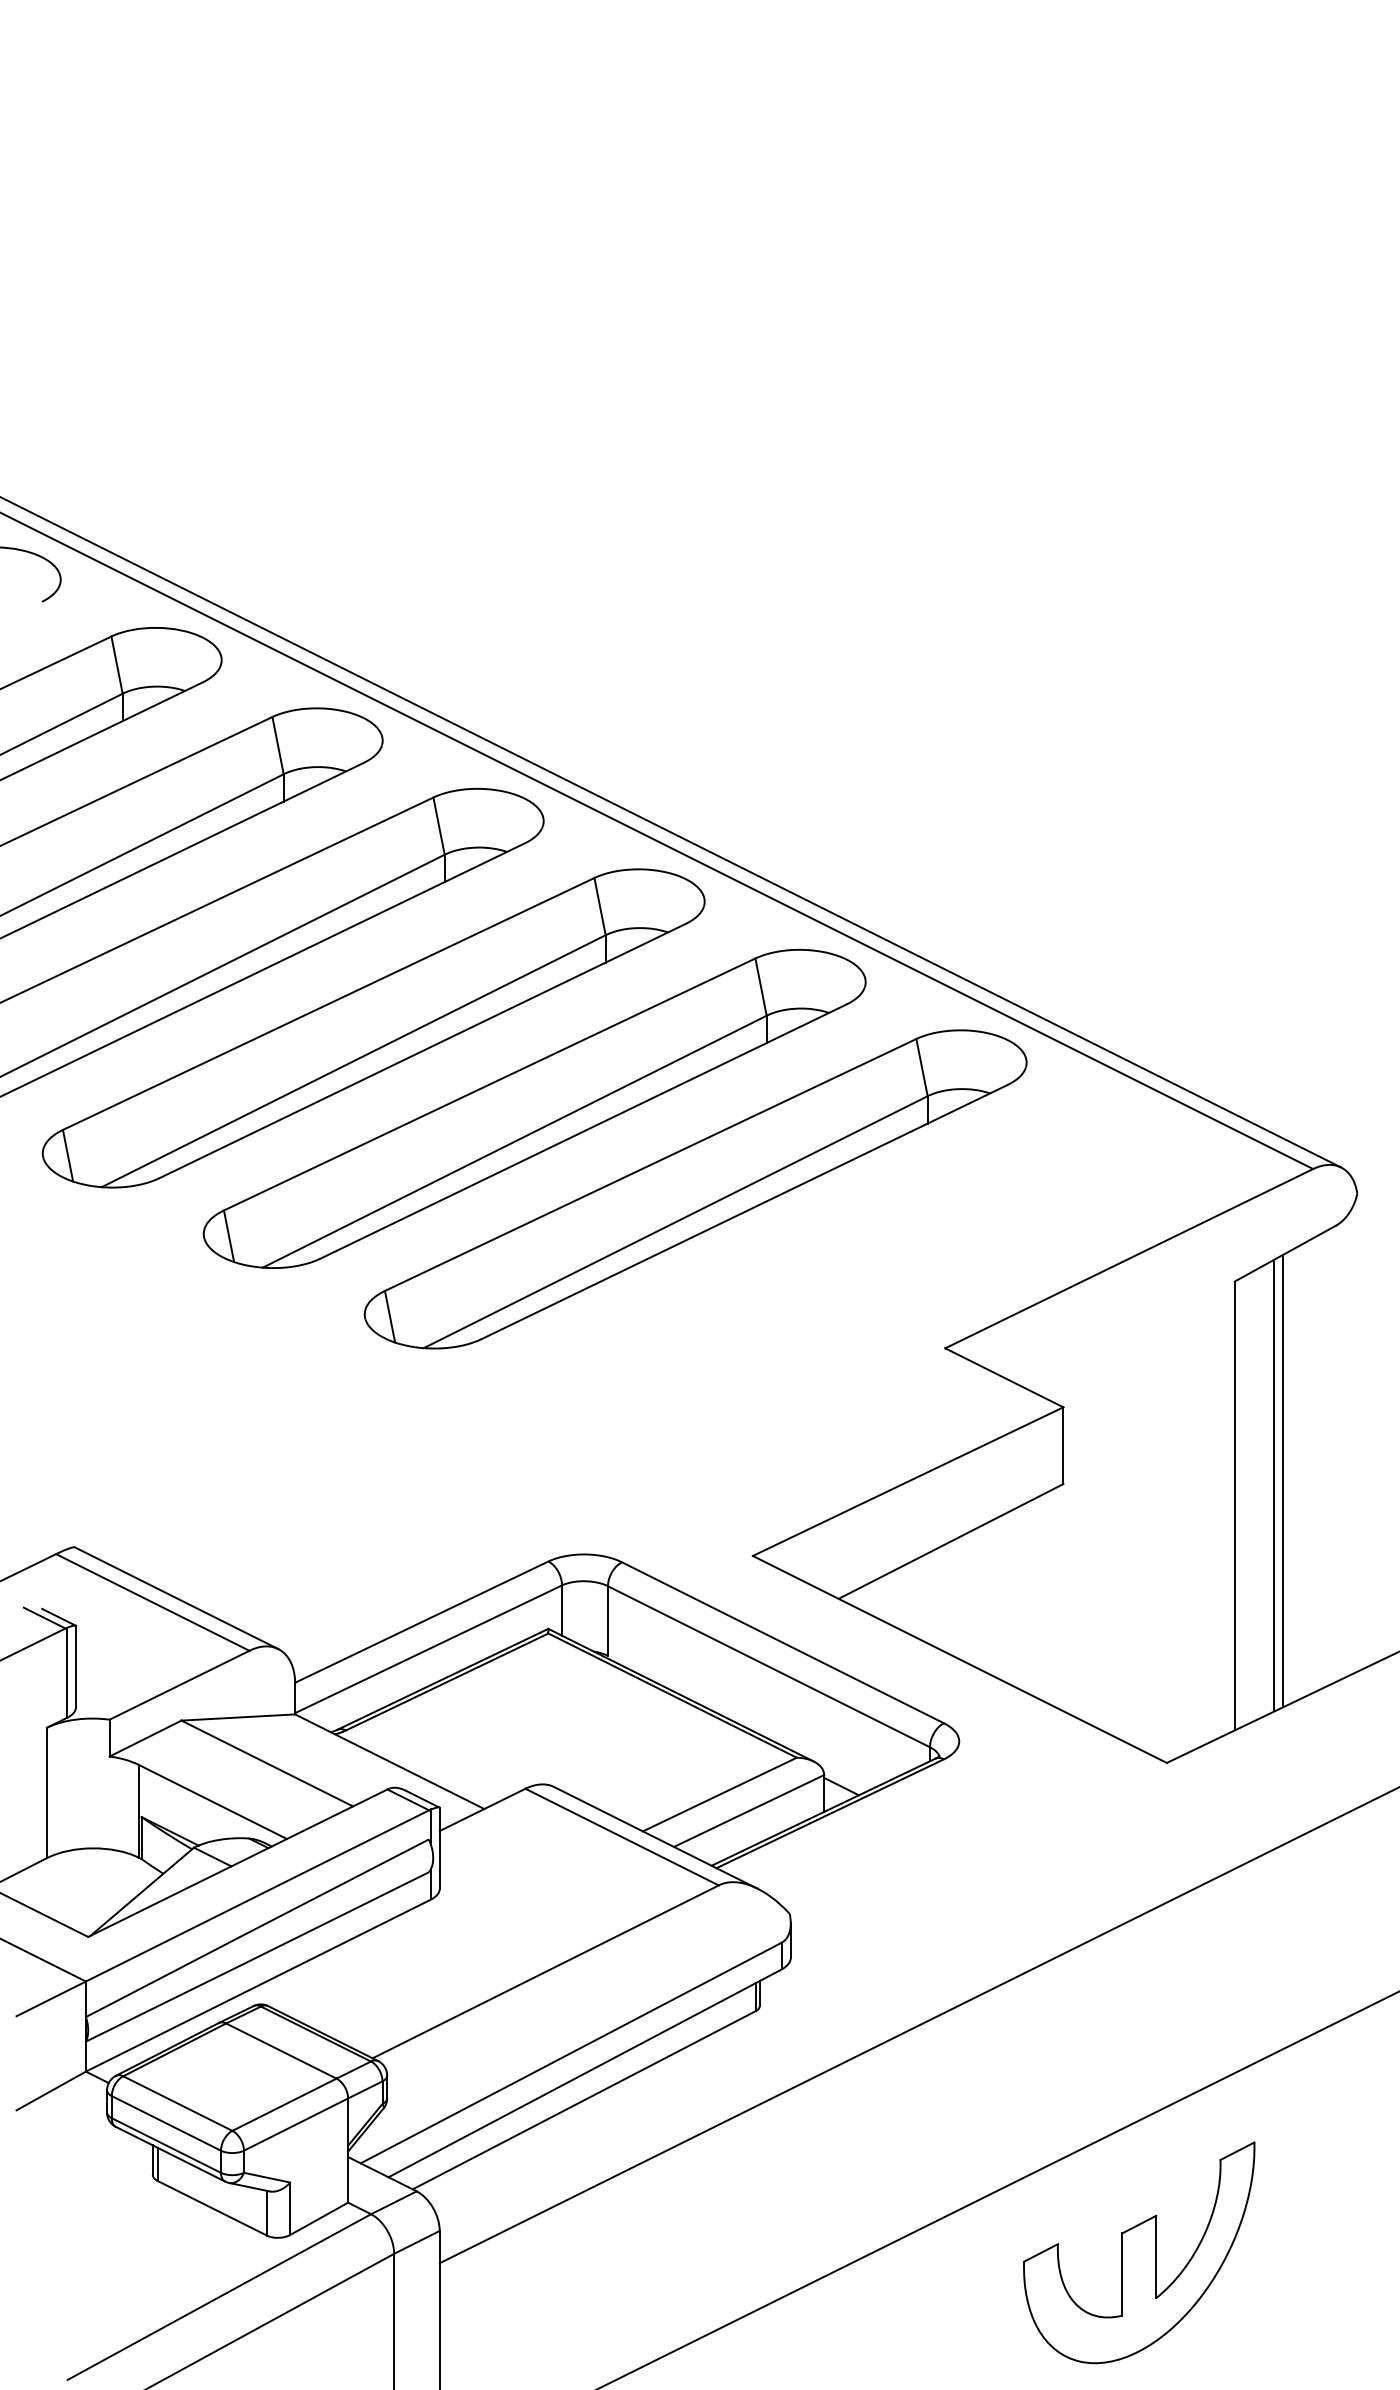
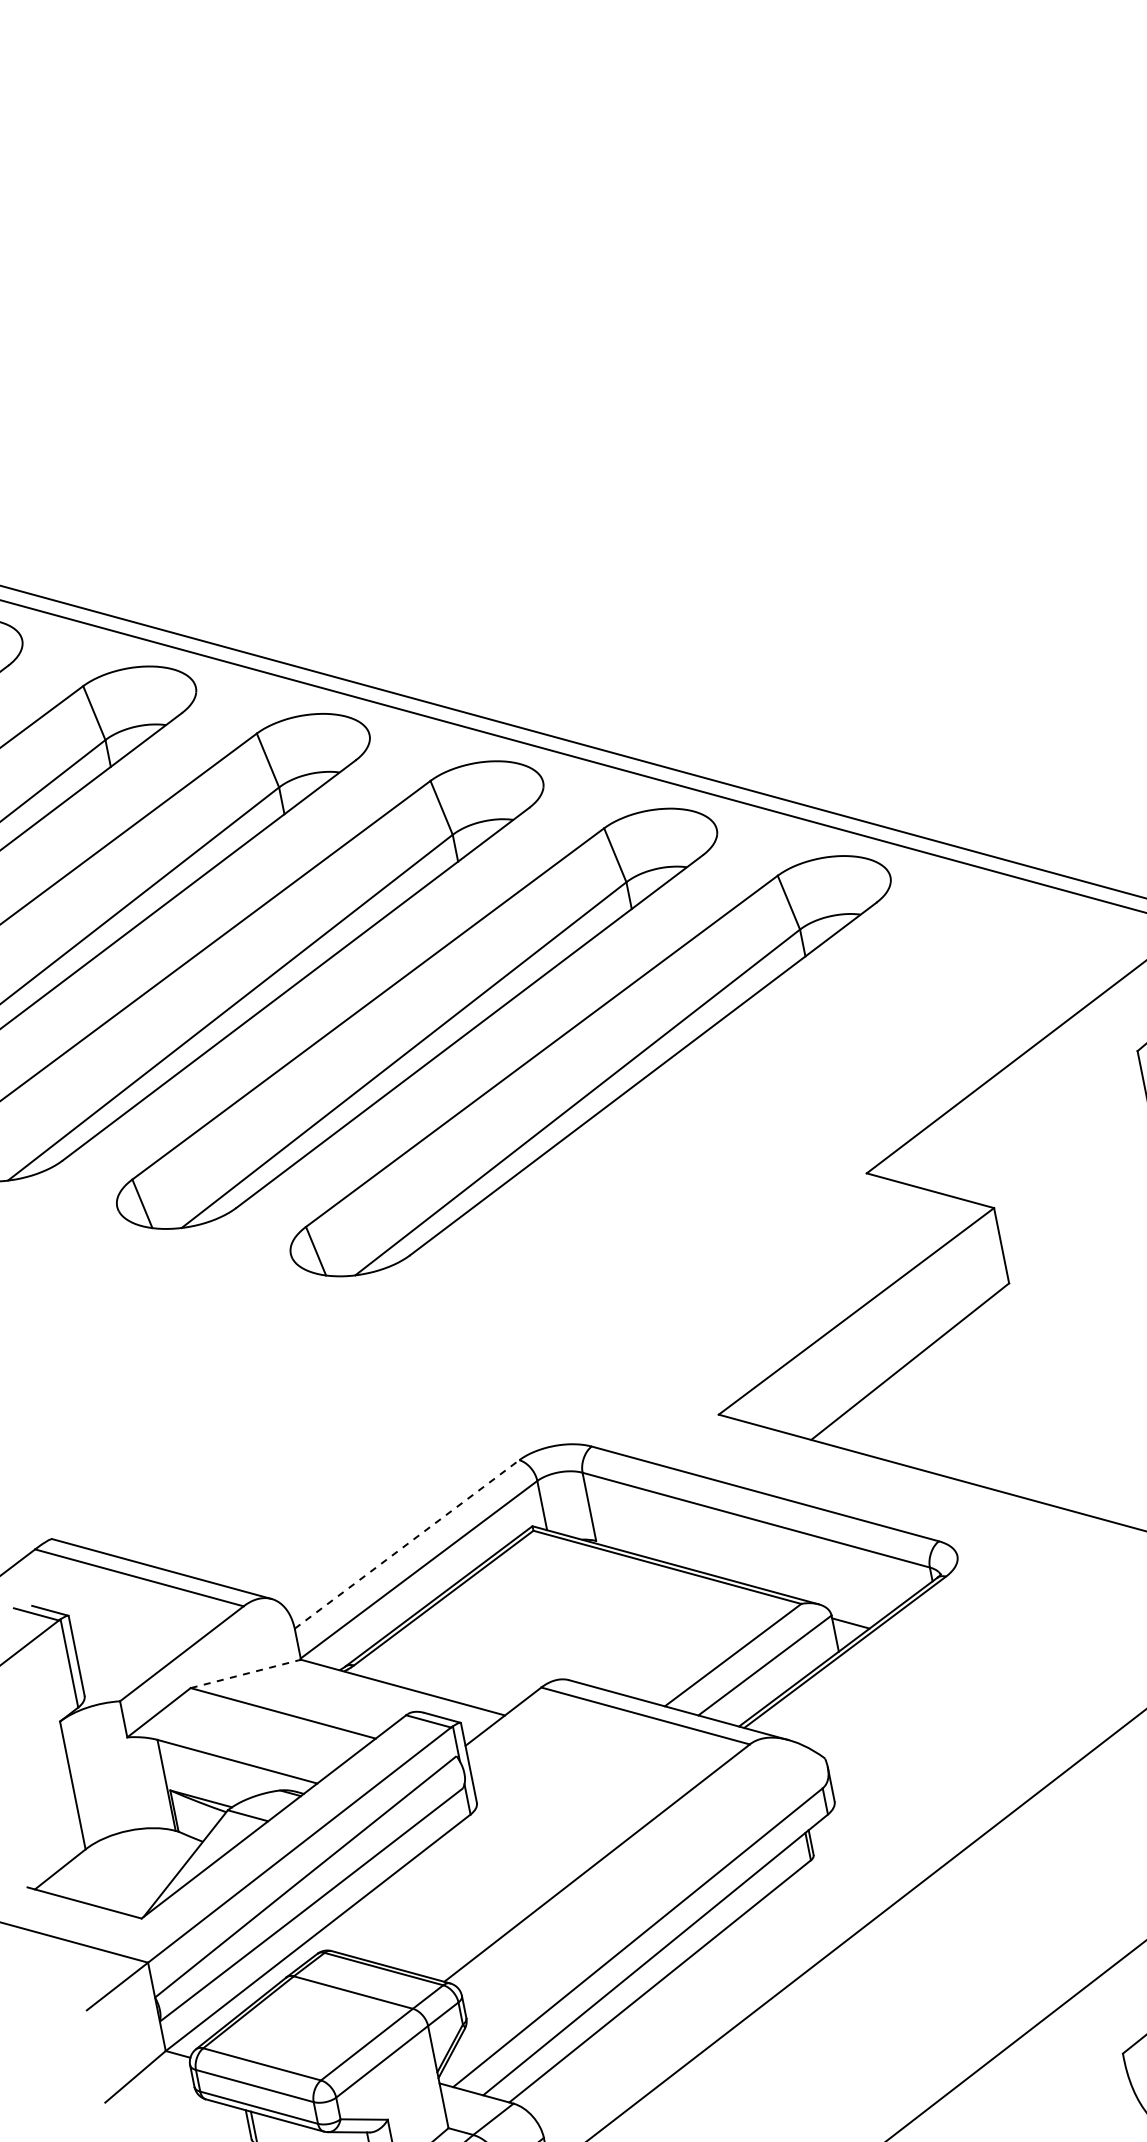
line: (422, 1621) -> (407, 1543), solid -> dashed
line: (238, 1717) -> (245, 1673), solid -> dashed

